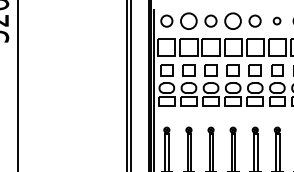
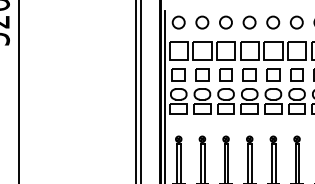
circle: (188, 20) -> (201, 21), size x0.71
circle: (232, 20) -> (249, 21), size x0.71
circle: (276, 20) -> (296, 21), size x1.67

